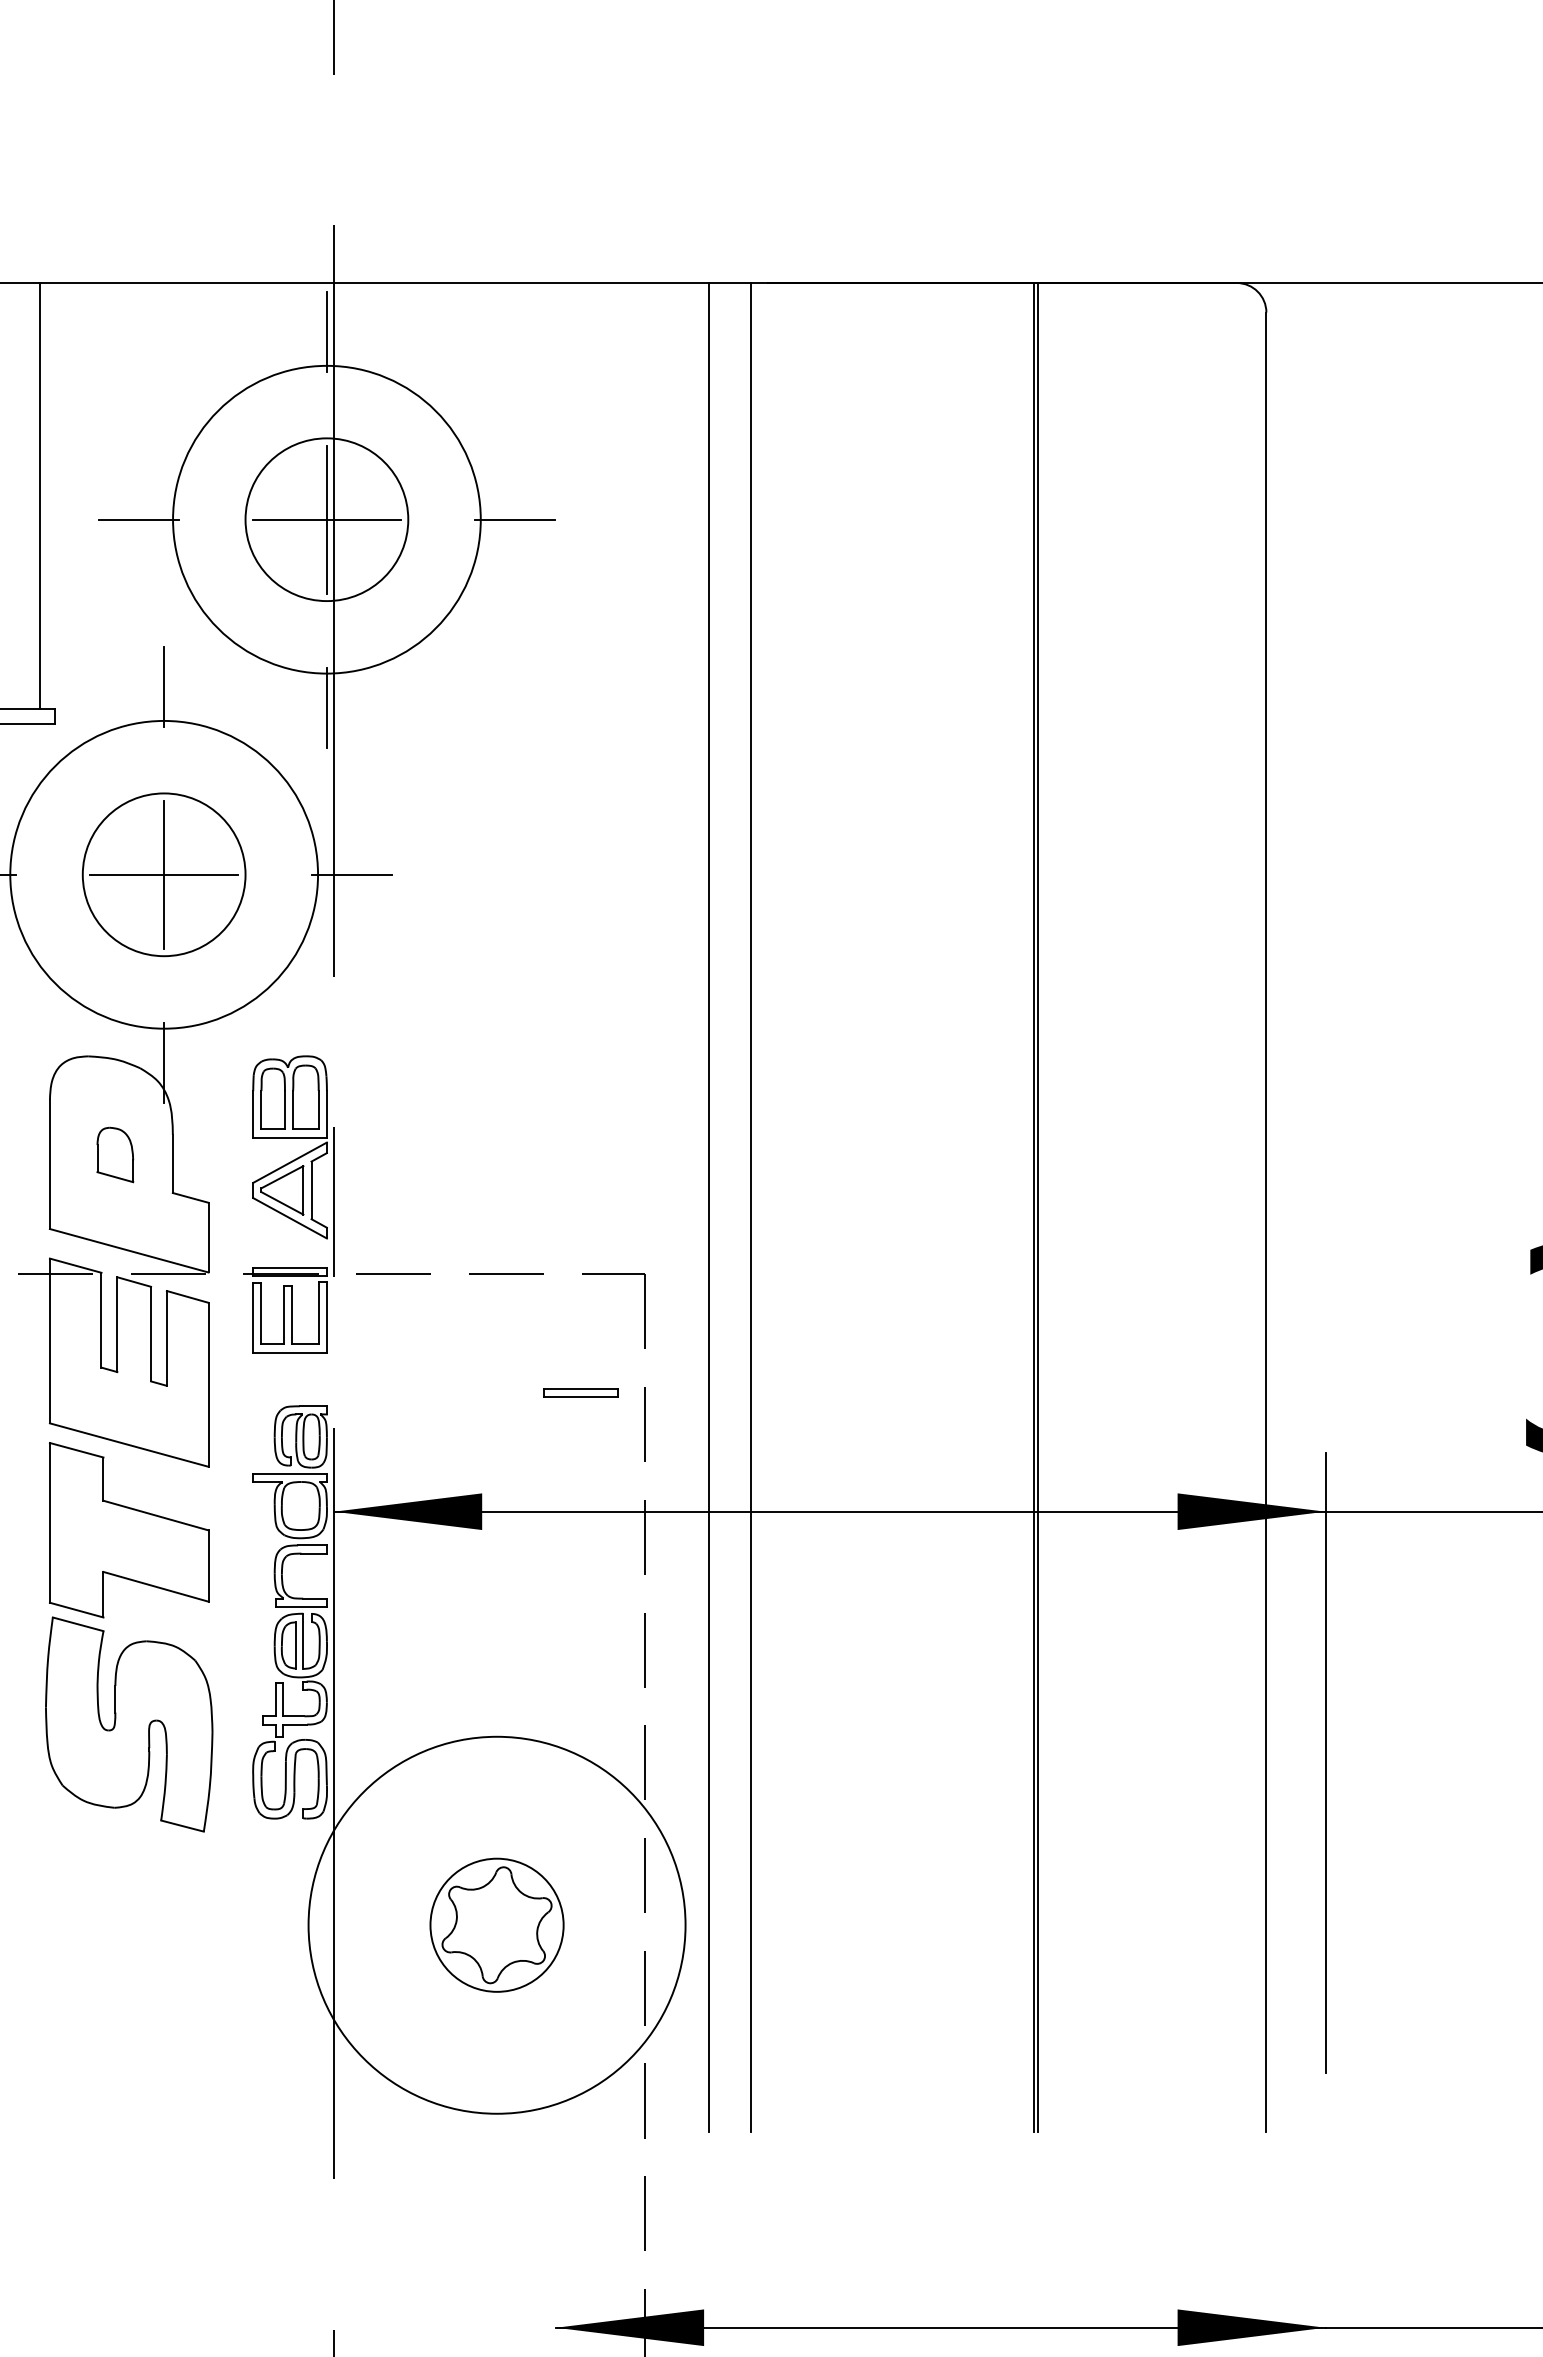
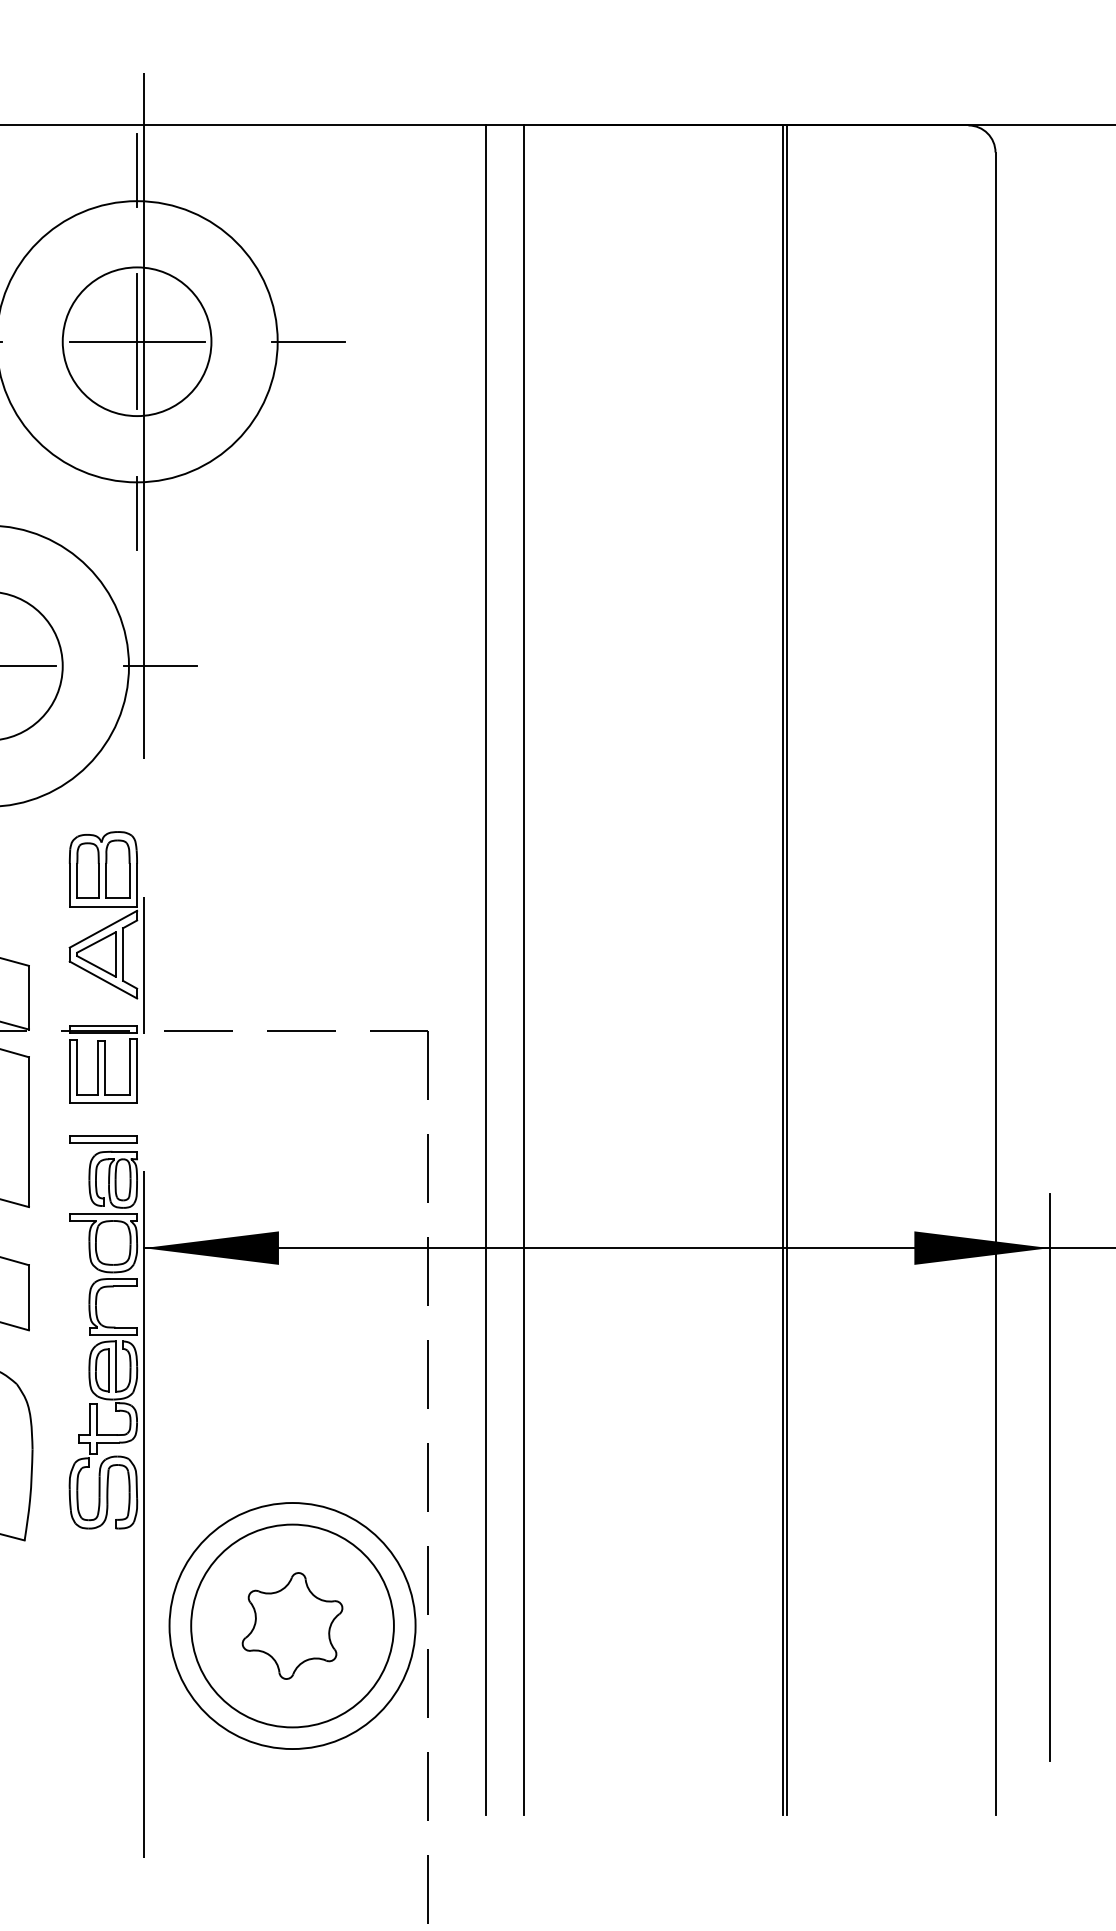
part: (580, 1392) -> (102, 1139), moved
circle: (496, 1924) -> (292, 1625), size x0.71
circle: (497, 1925) -> (292, 1626), size x1.67

